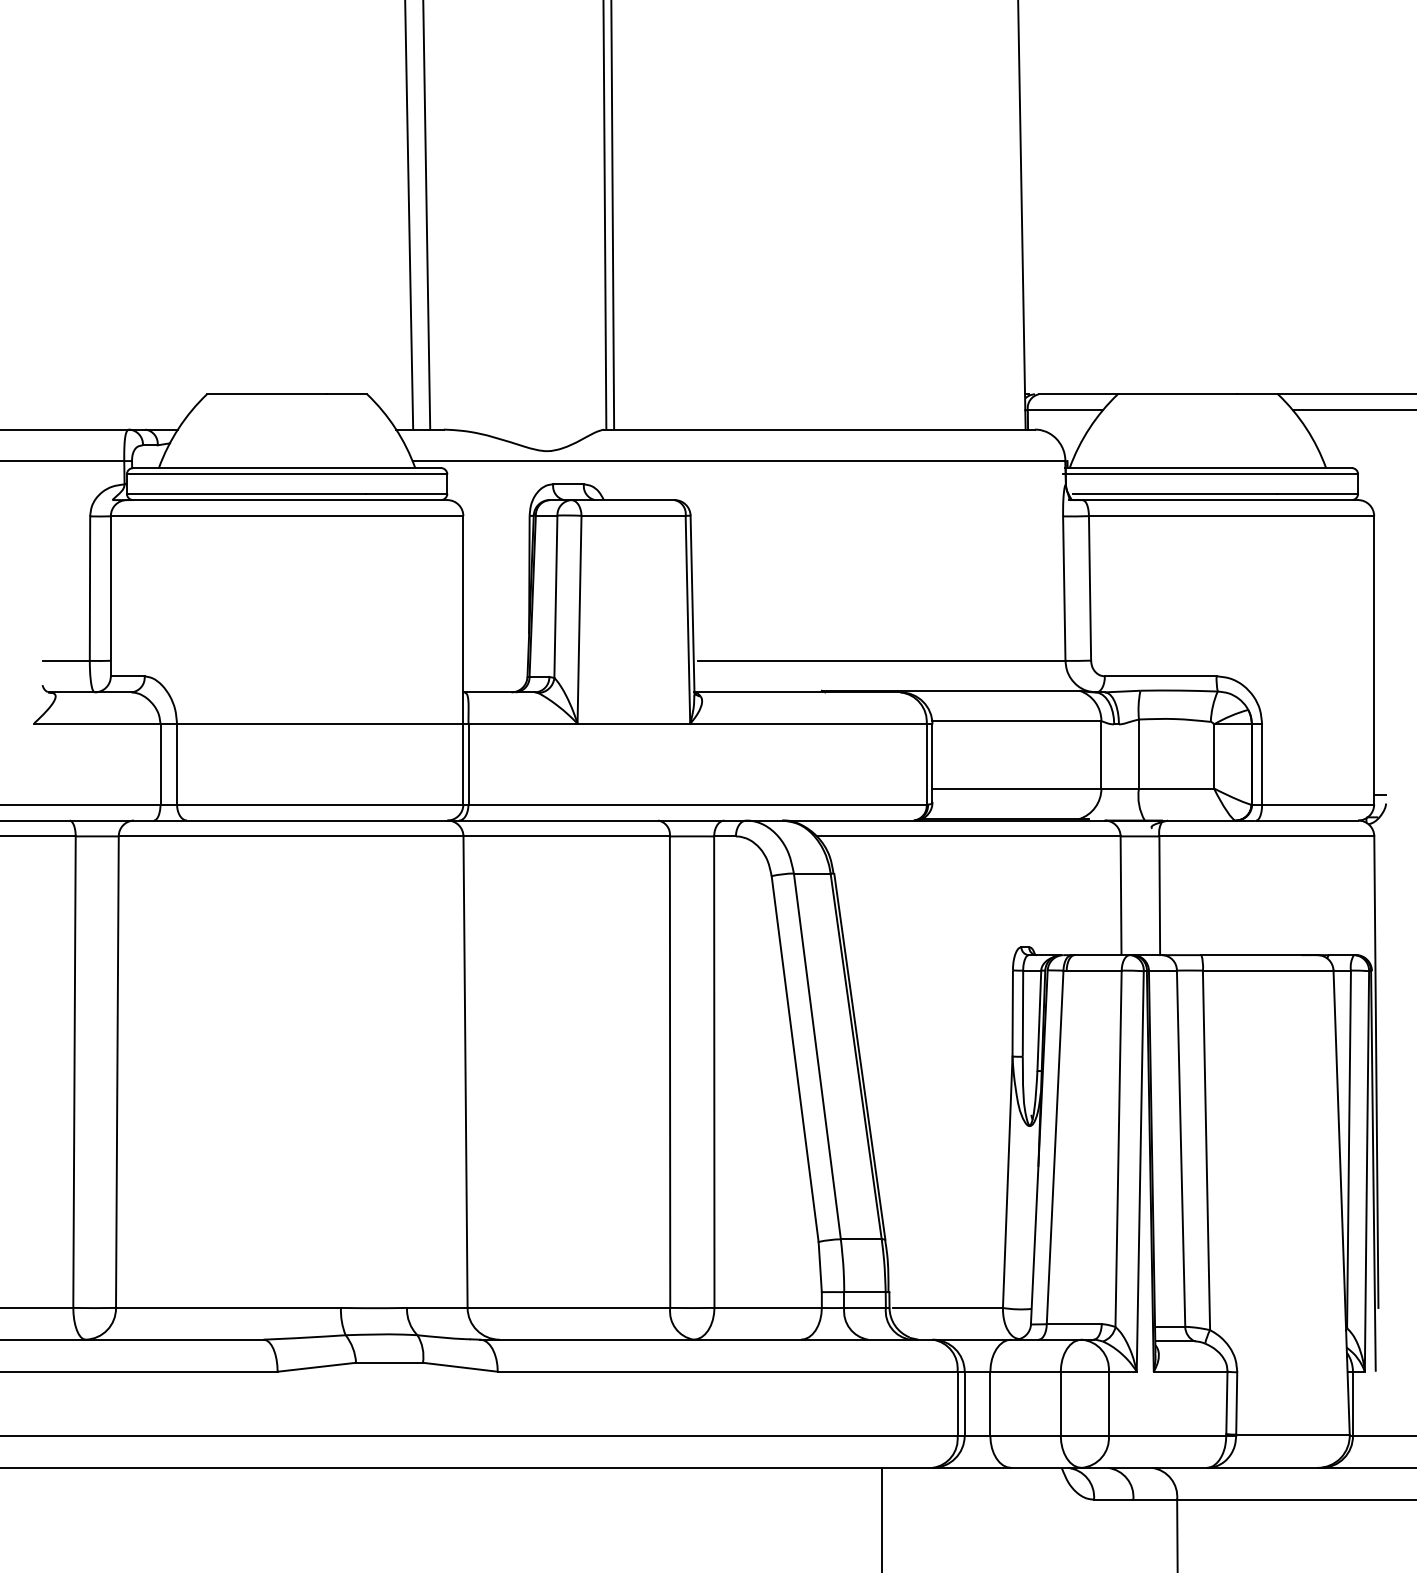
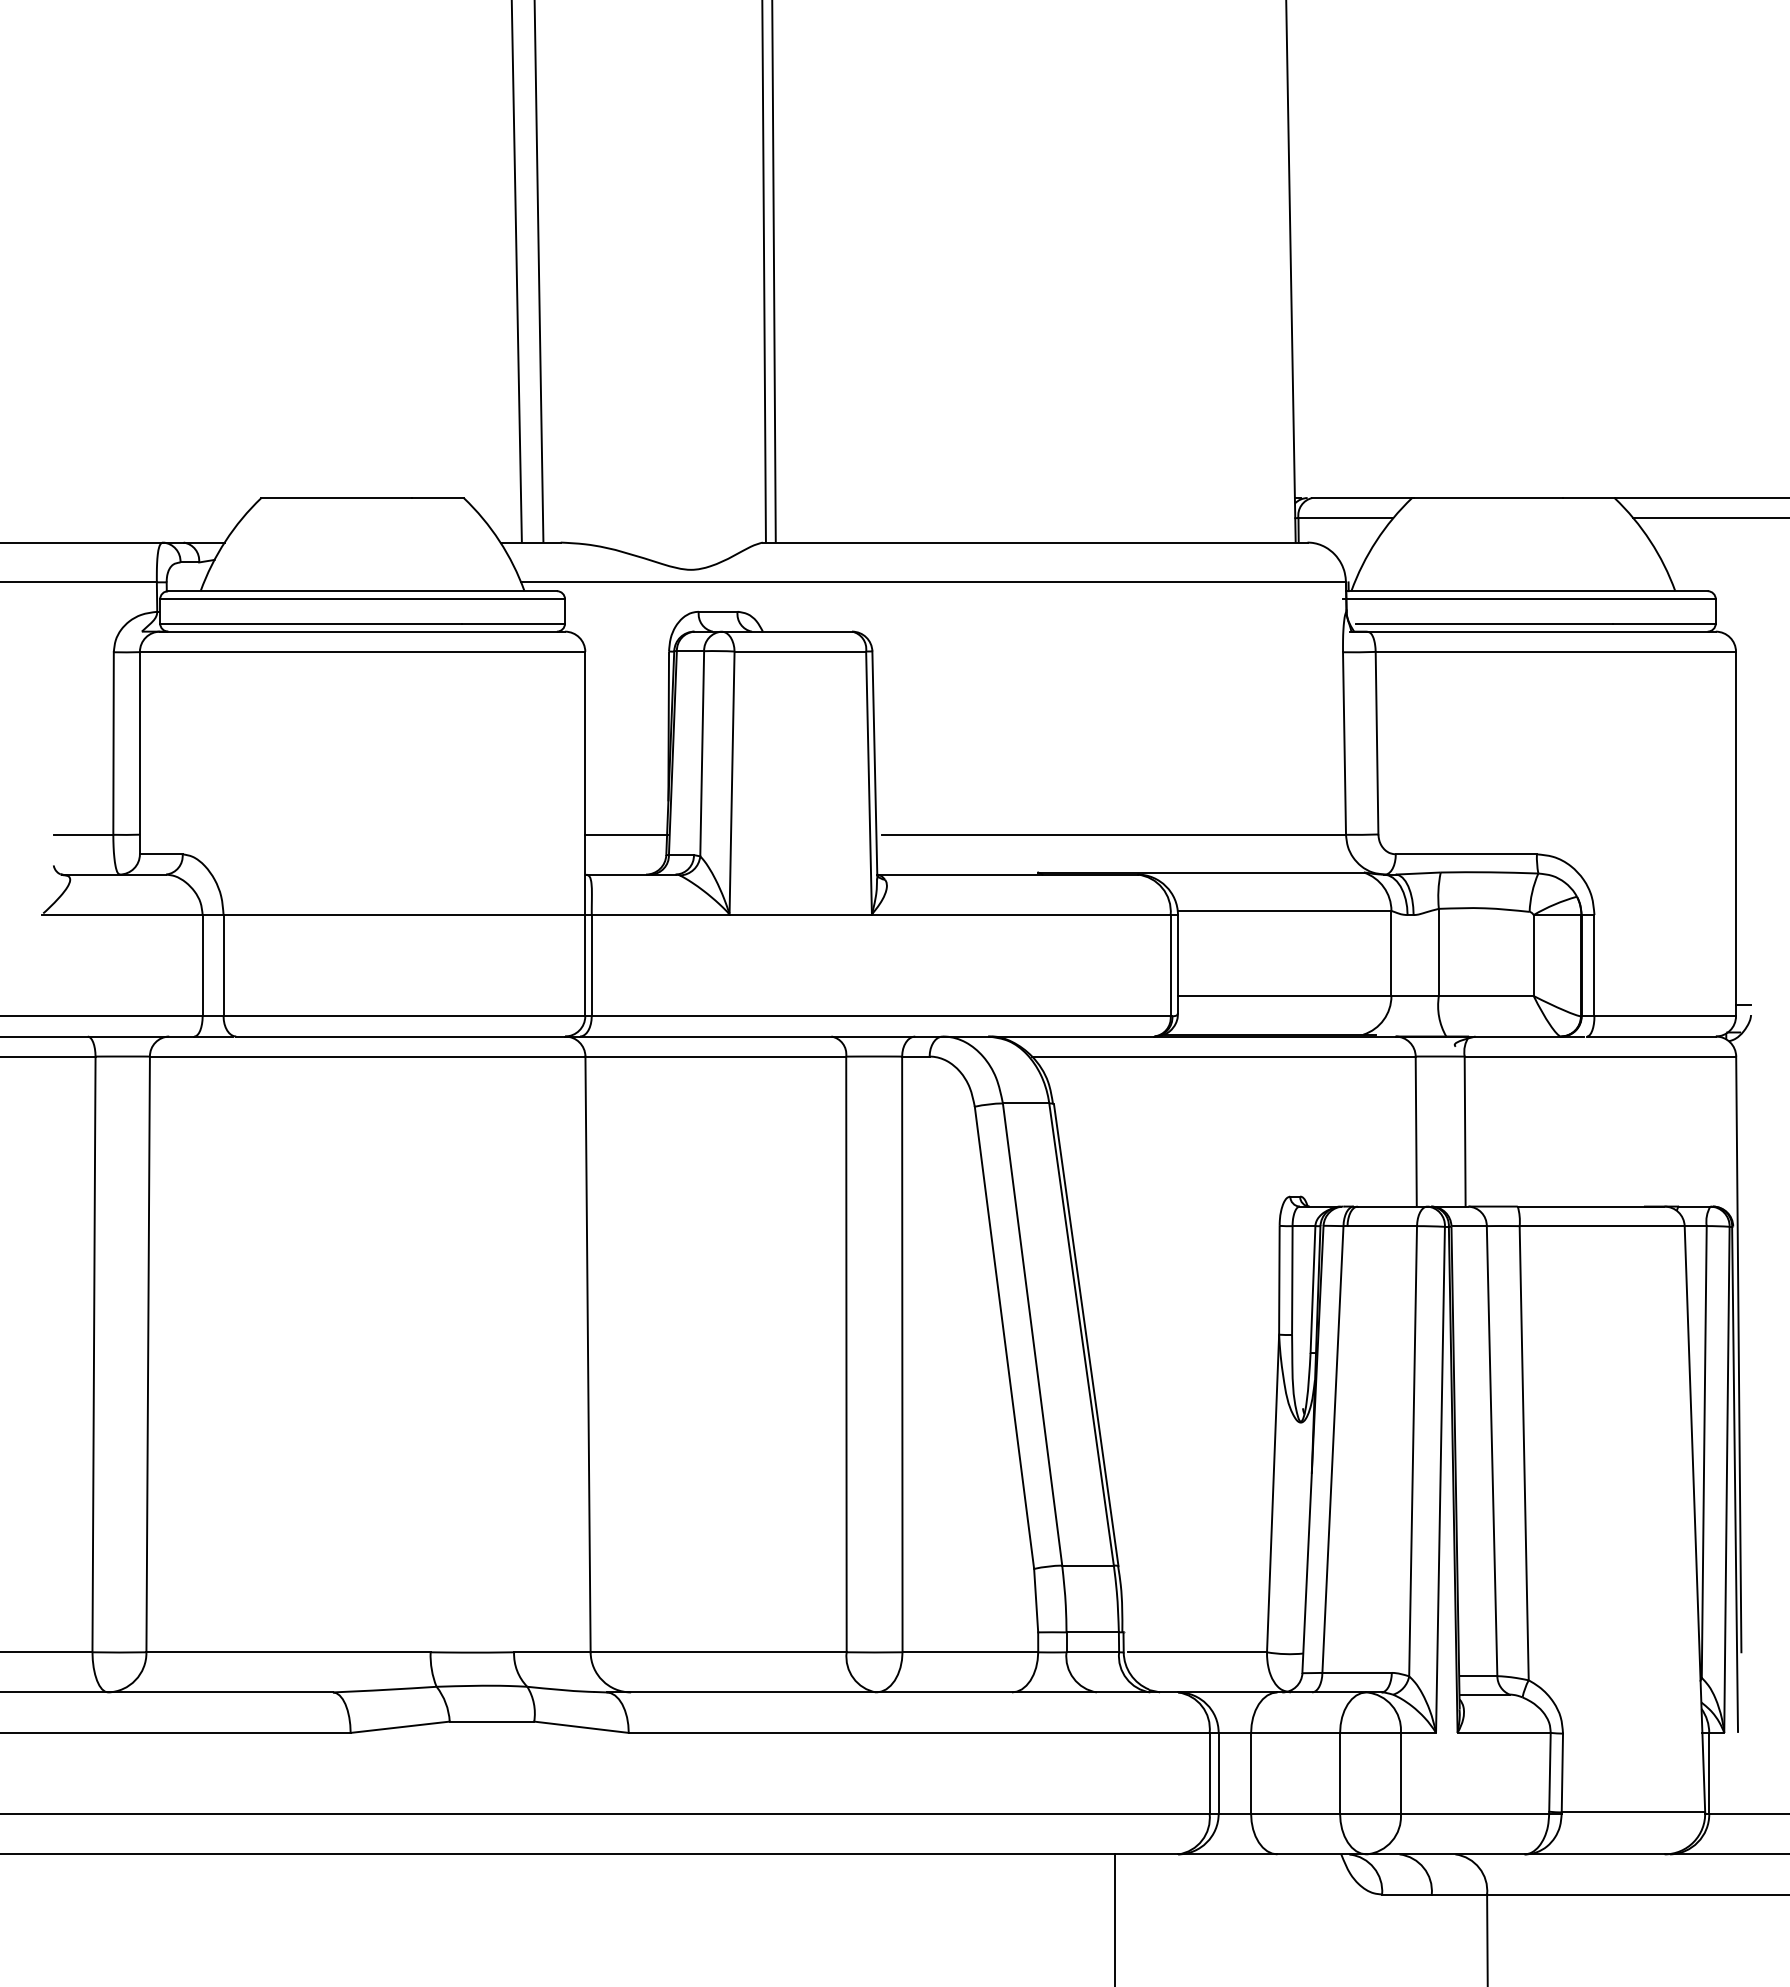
line: (495, 660) -> (626, 834), added

